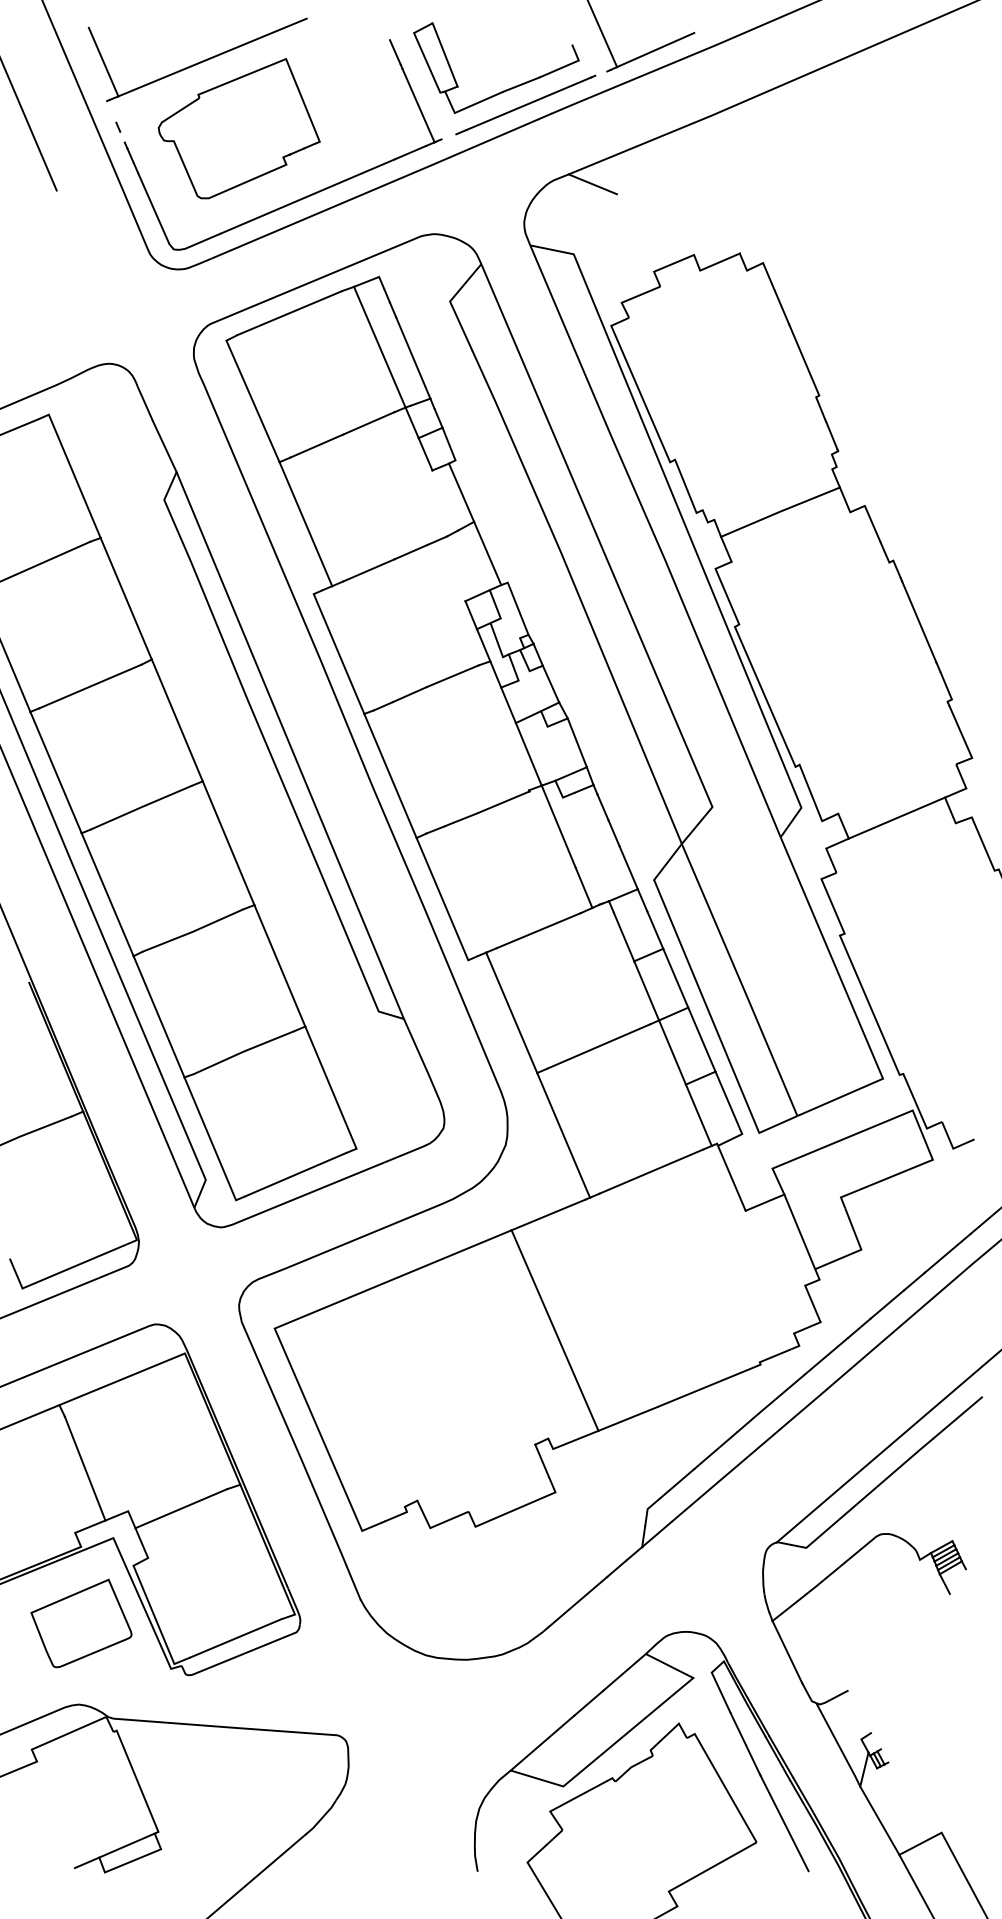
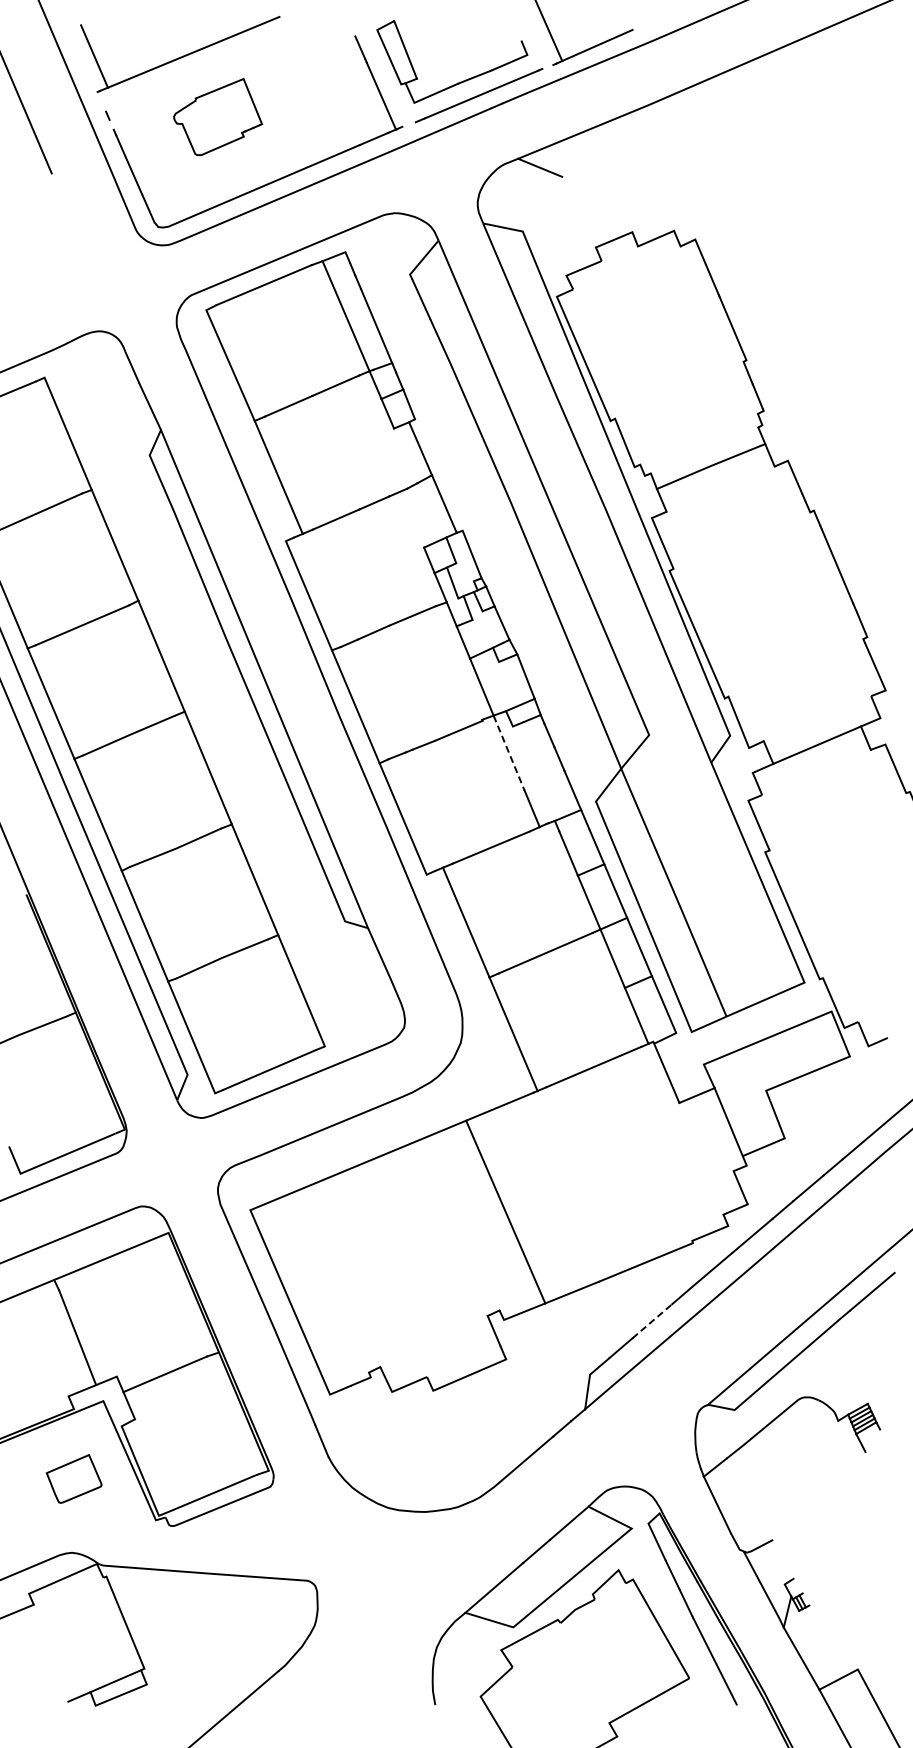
part: (238, 127) -> (217, 116), size x0.6
line: (559, 827) -> (509, 753), solid -> dashed
line: (716, 1450) -> (652, 1321), solid -> dashed
part: (80, 1623) -> (73, 1478), size x0.6

